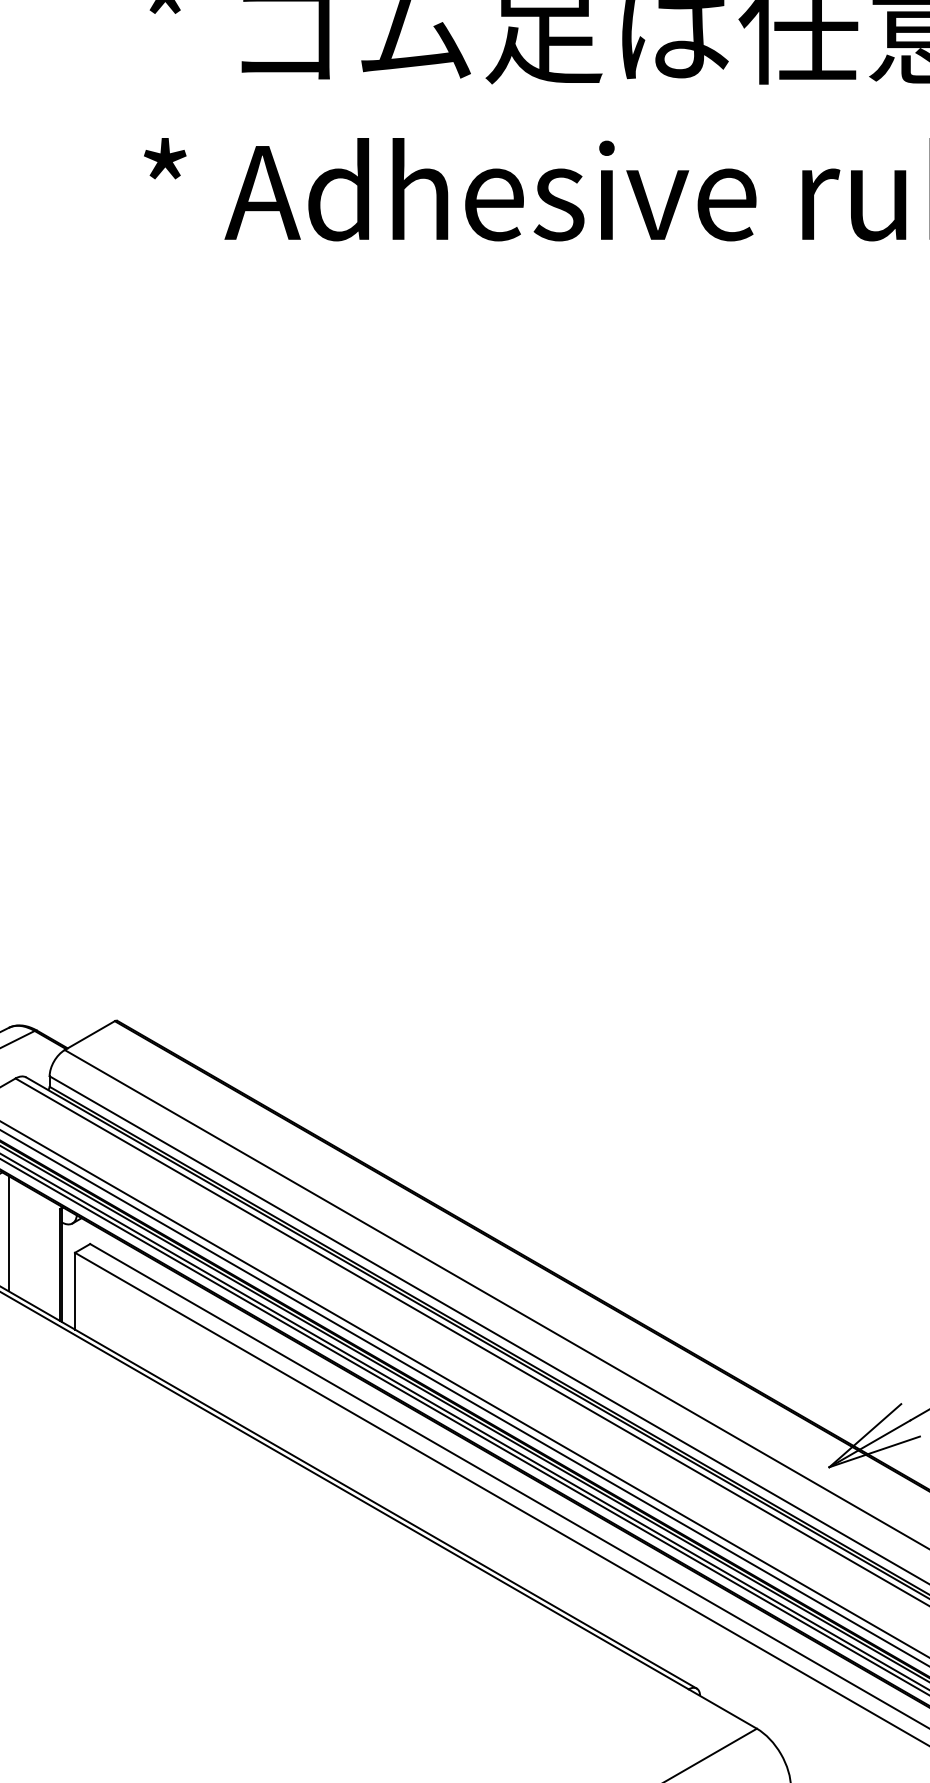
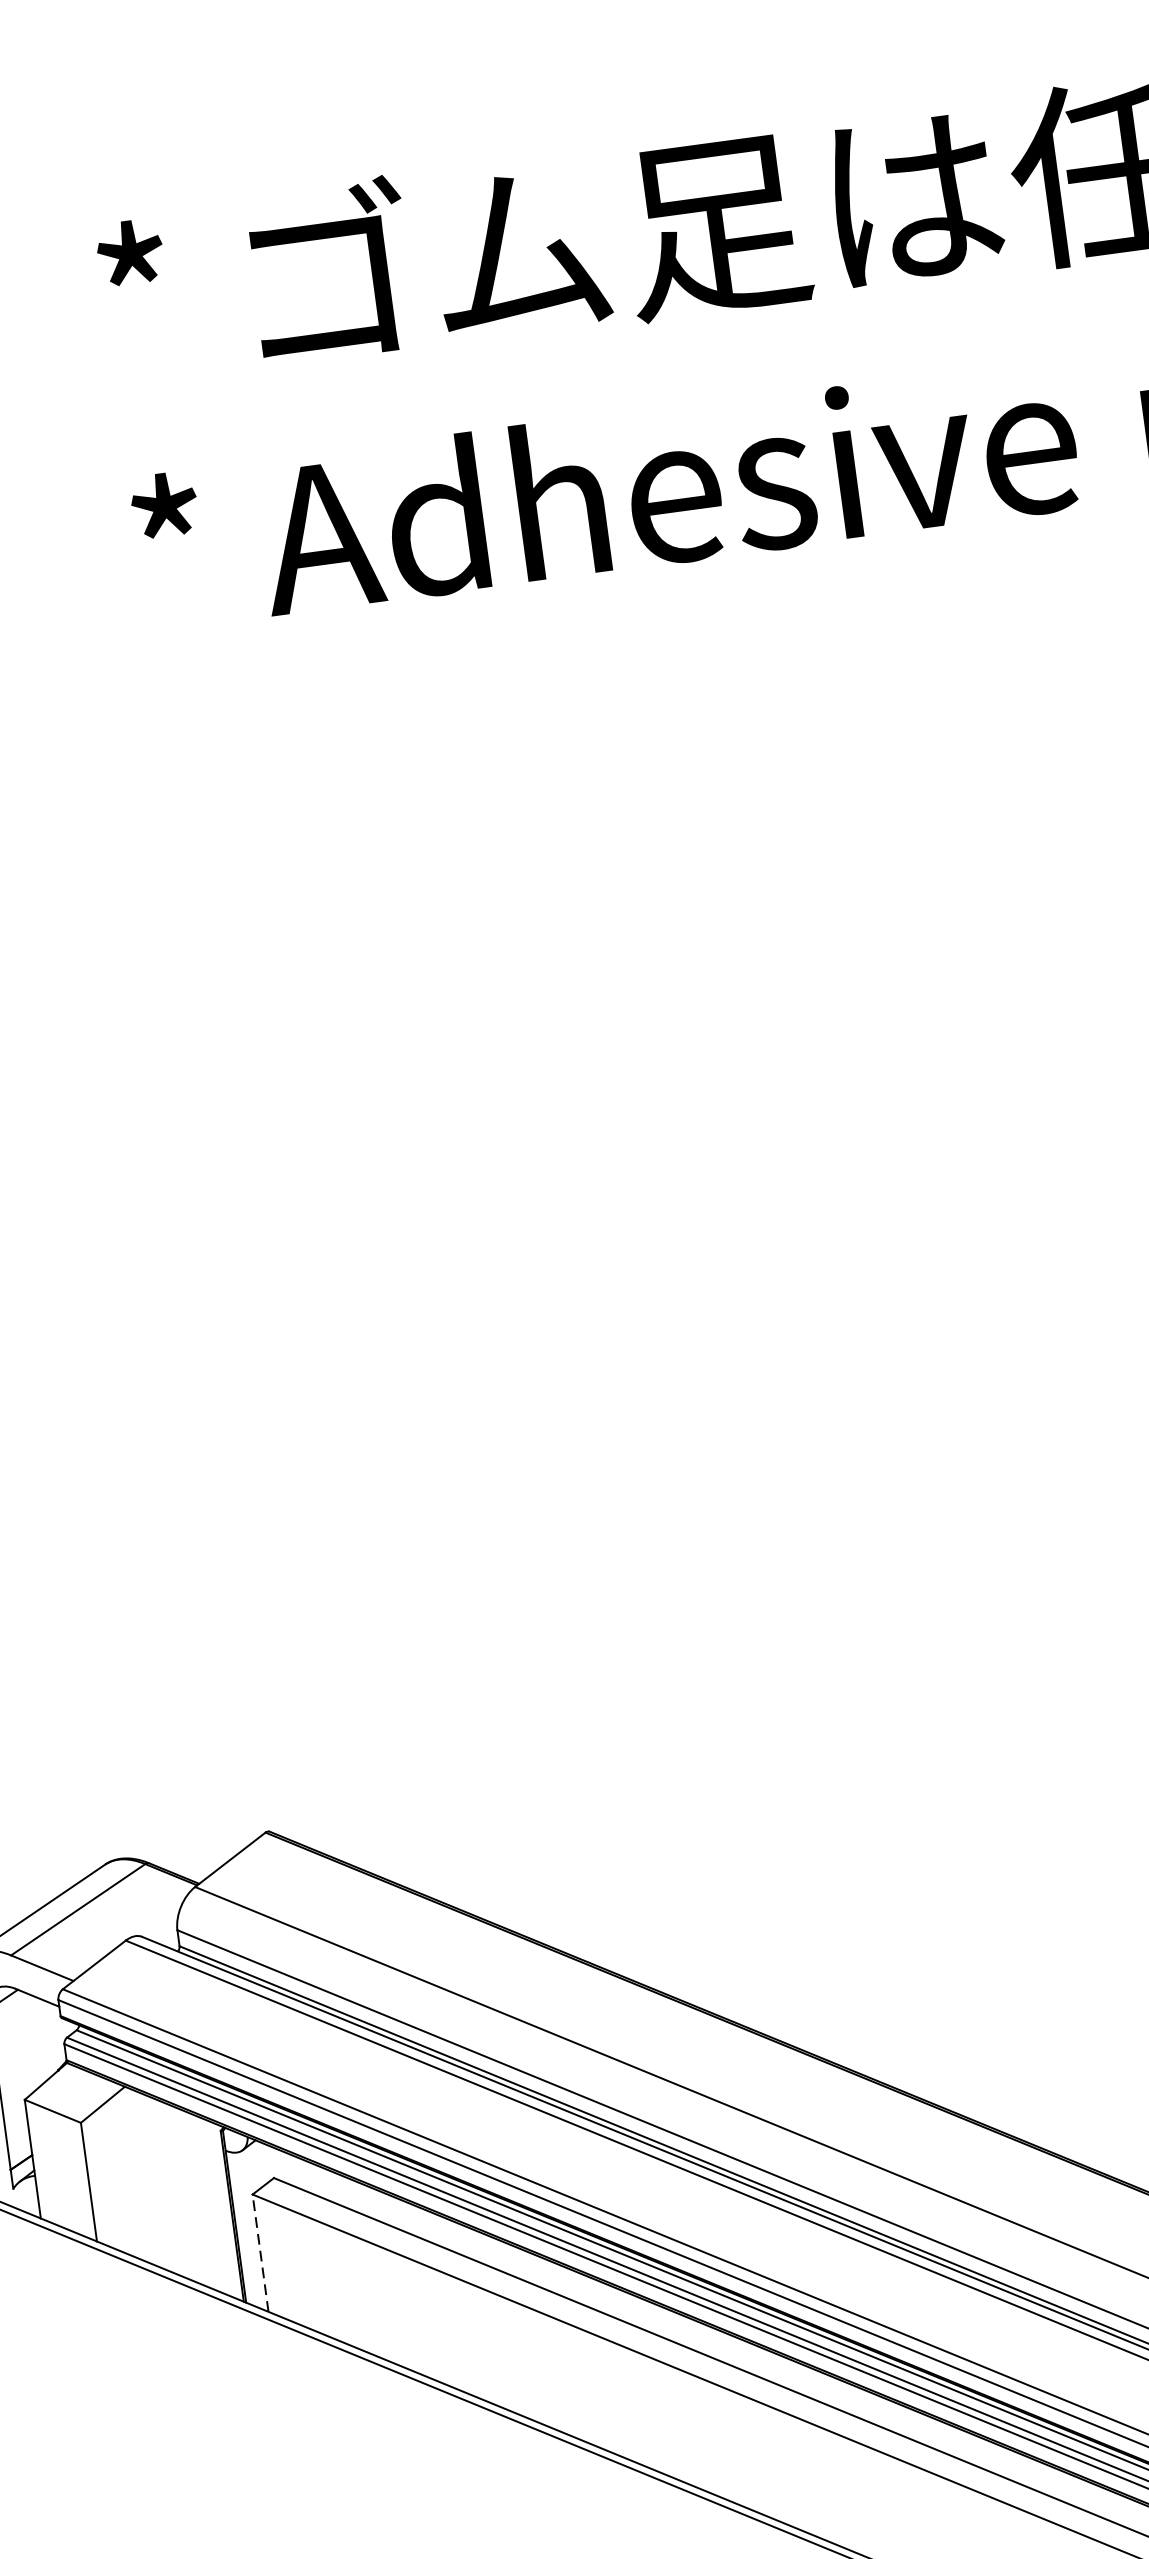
line: (8, 1233) -> (147, 2178), removed
line: (75, 1290) -> (261, 2252), solid -> dashed

